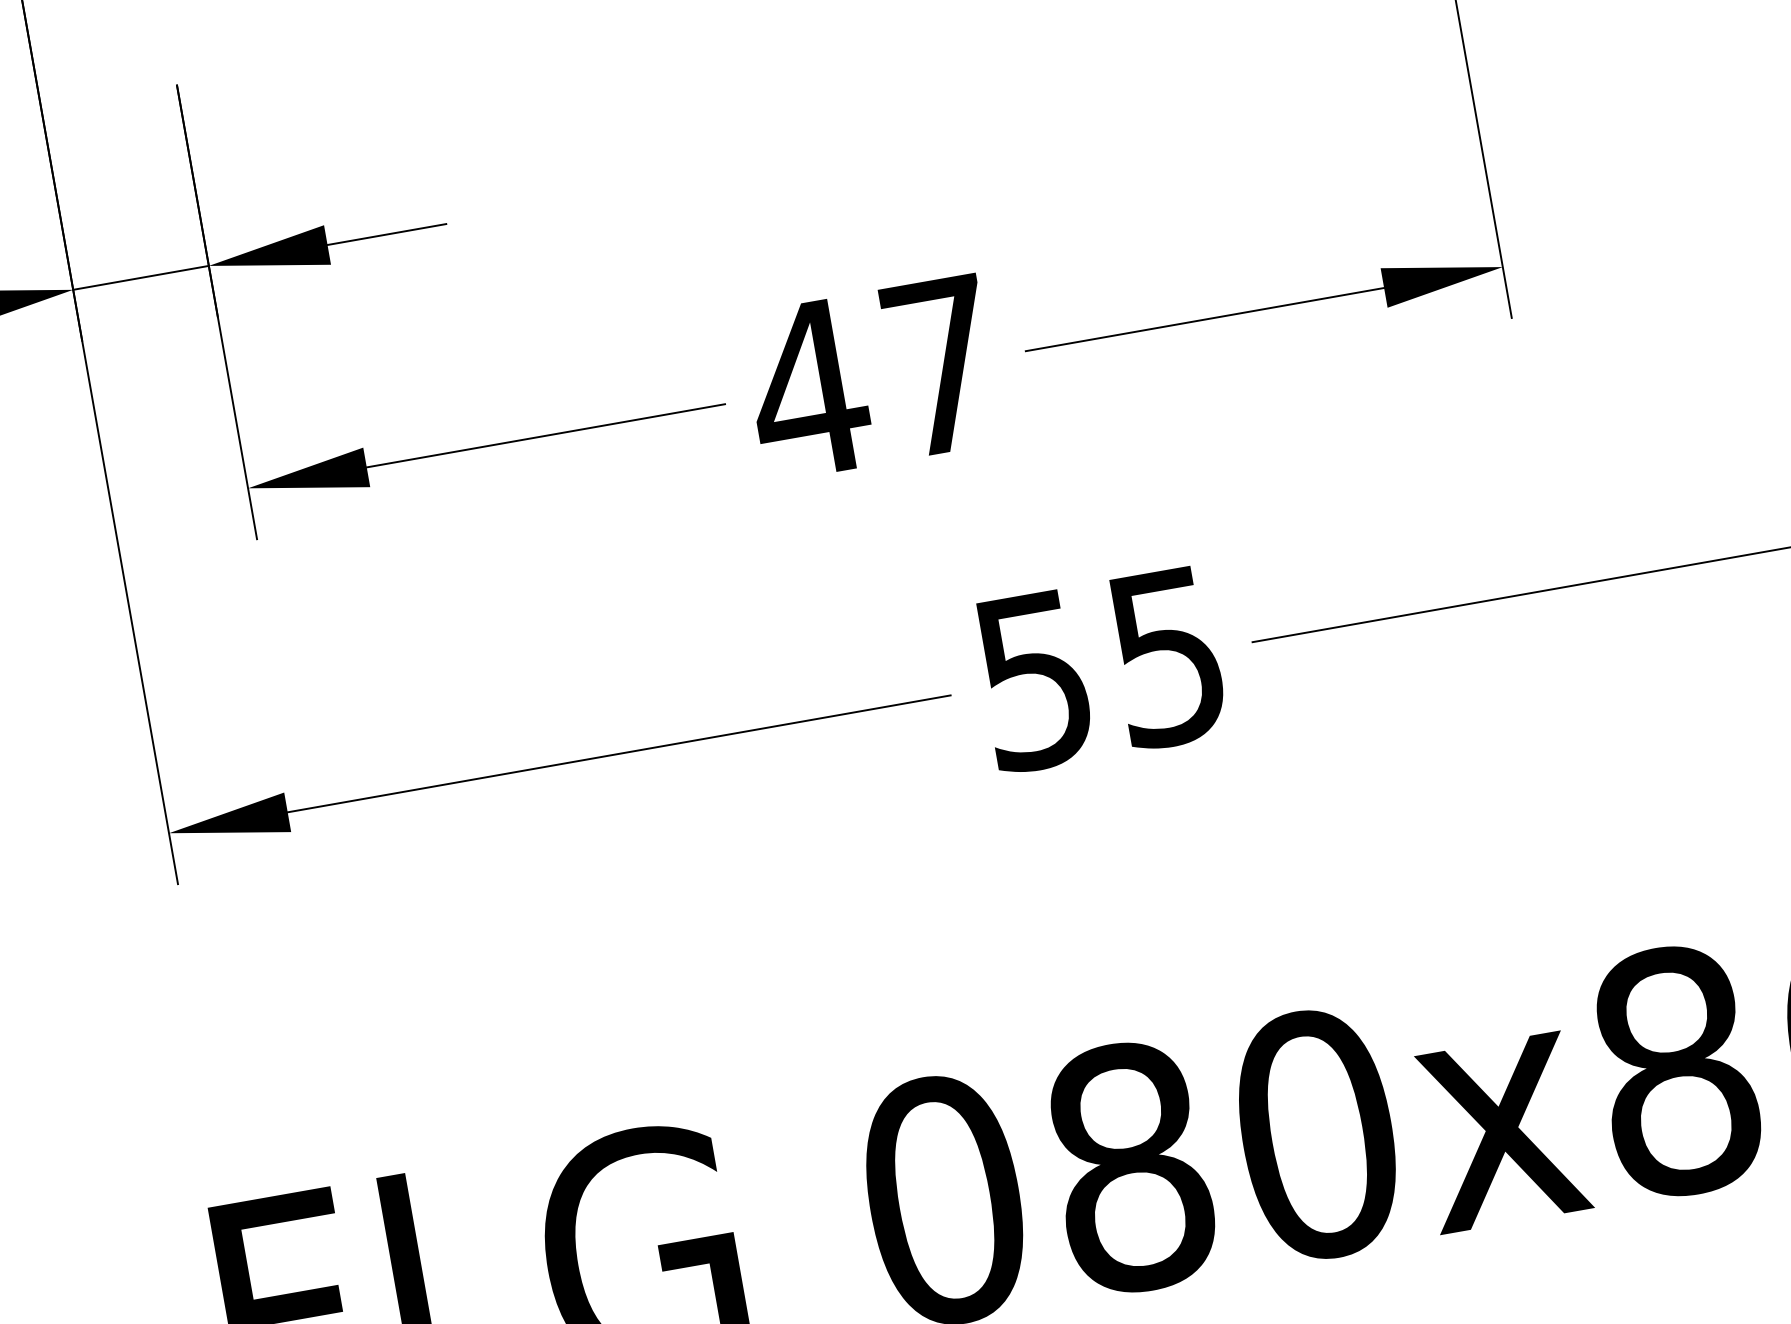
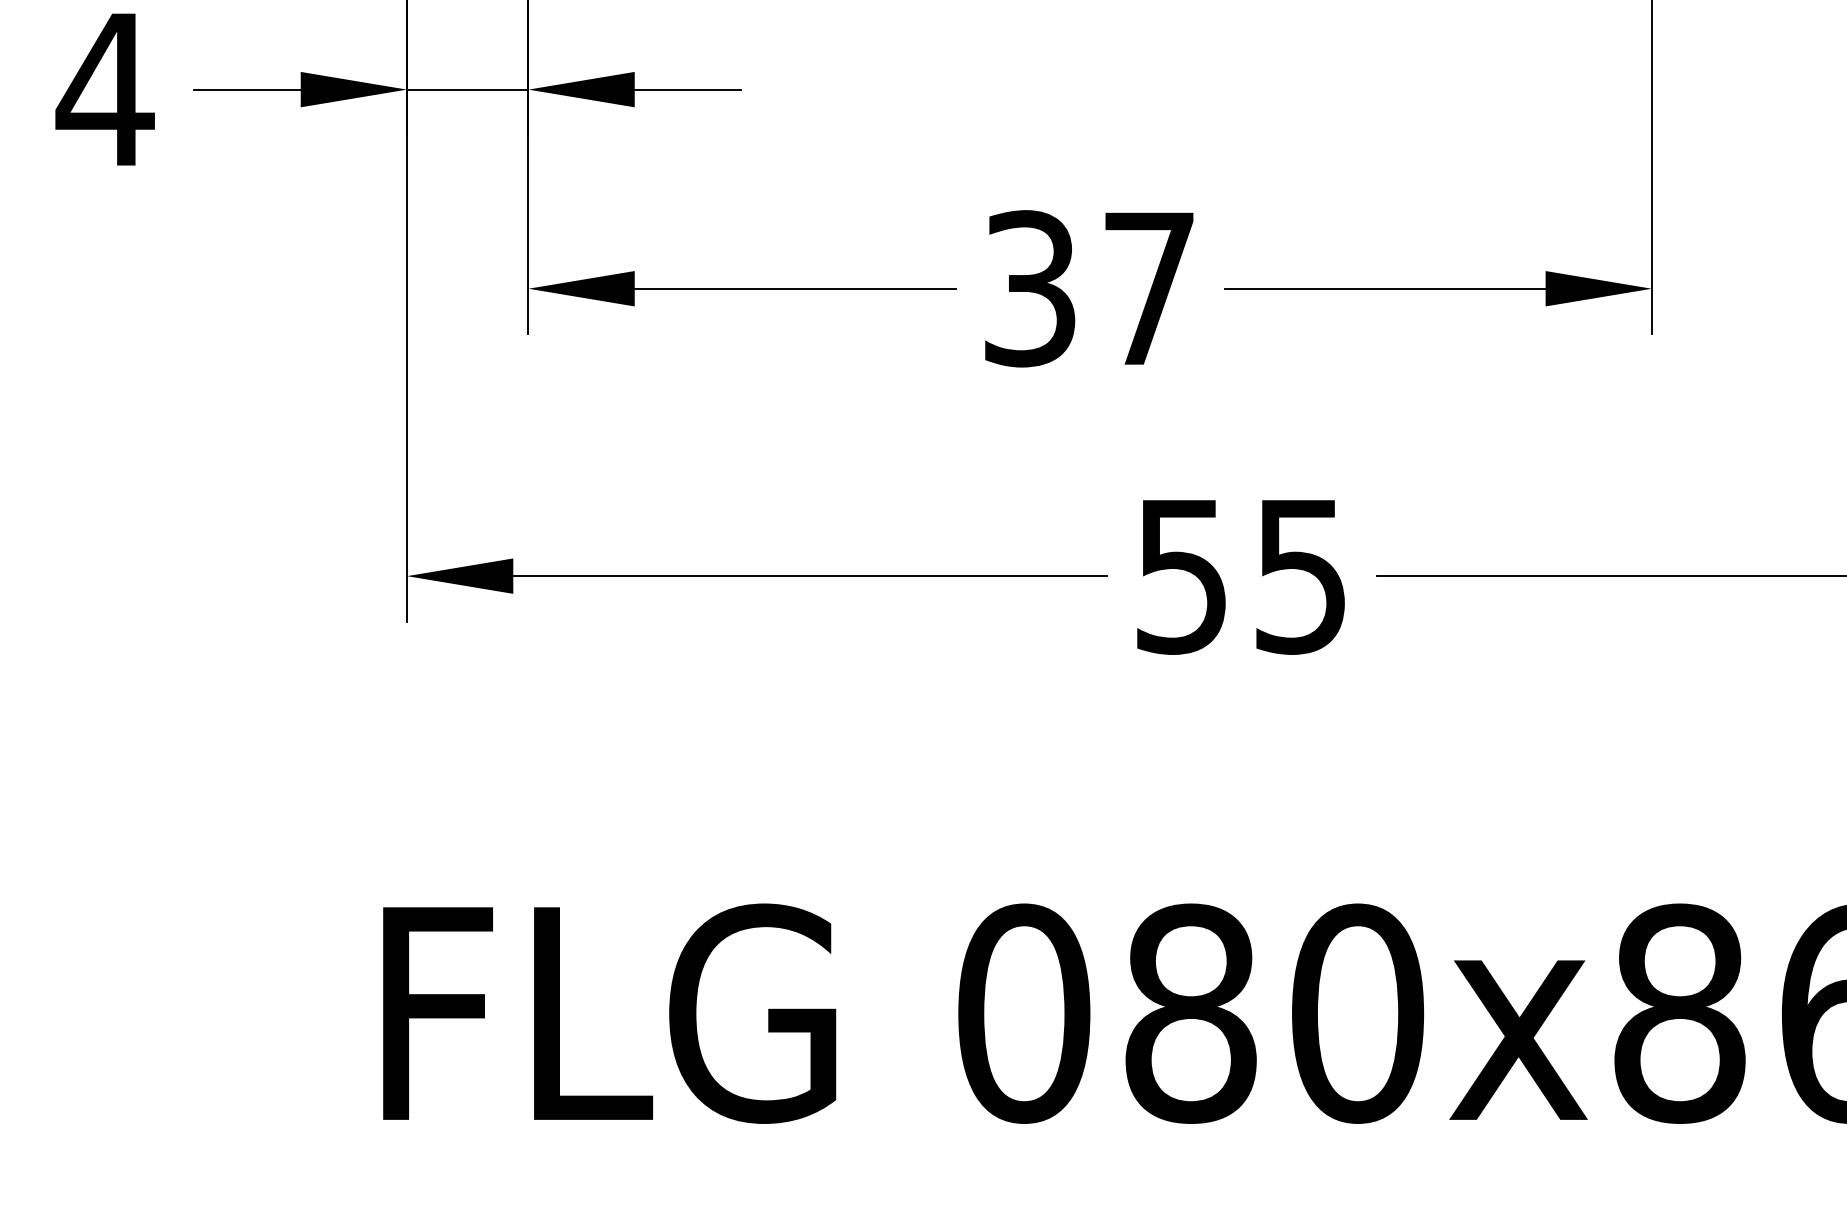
text: (807, 389) -> (1029, 288), 47 -> 37

